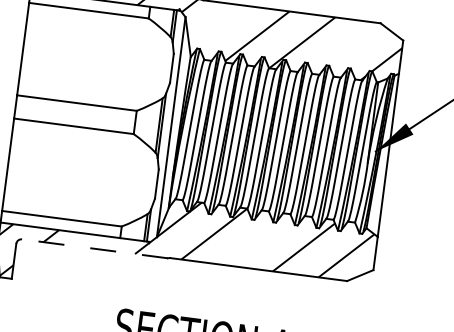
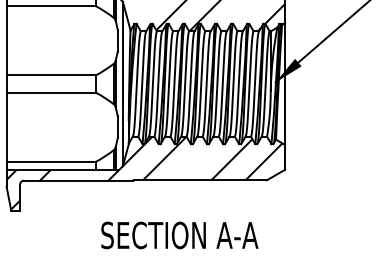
line: (93, 248) -> (77, 180), dashed -> solid

